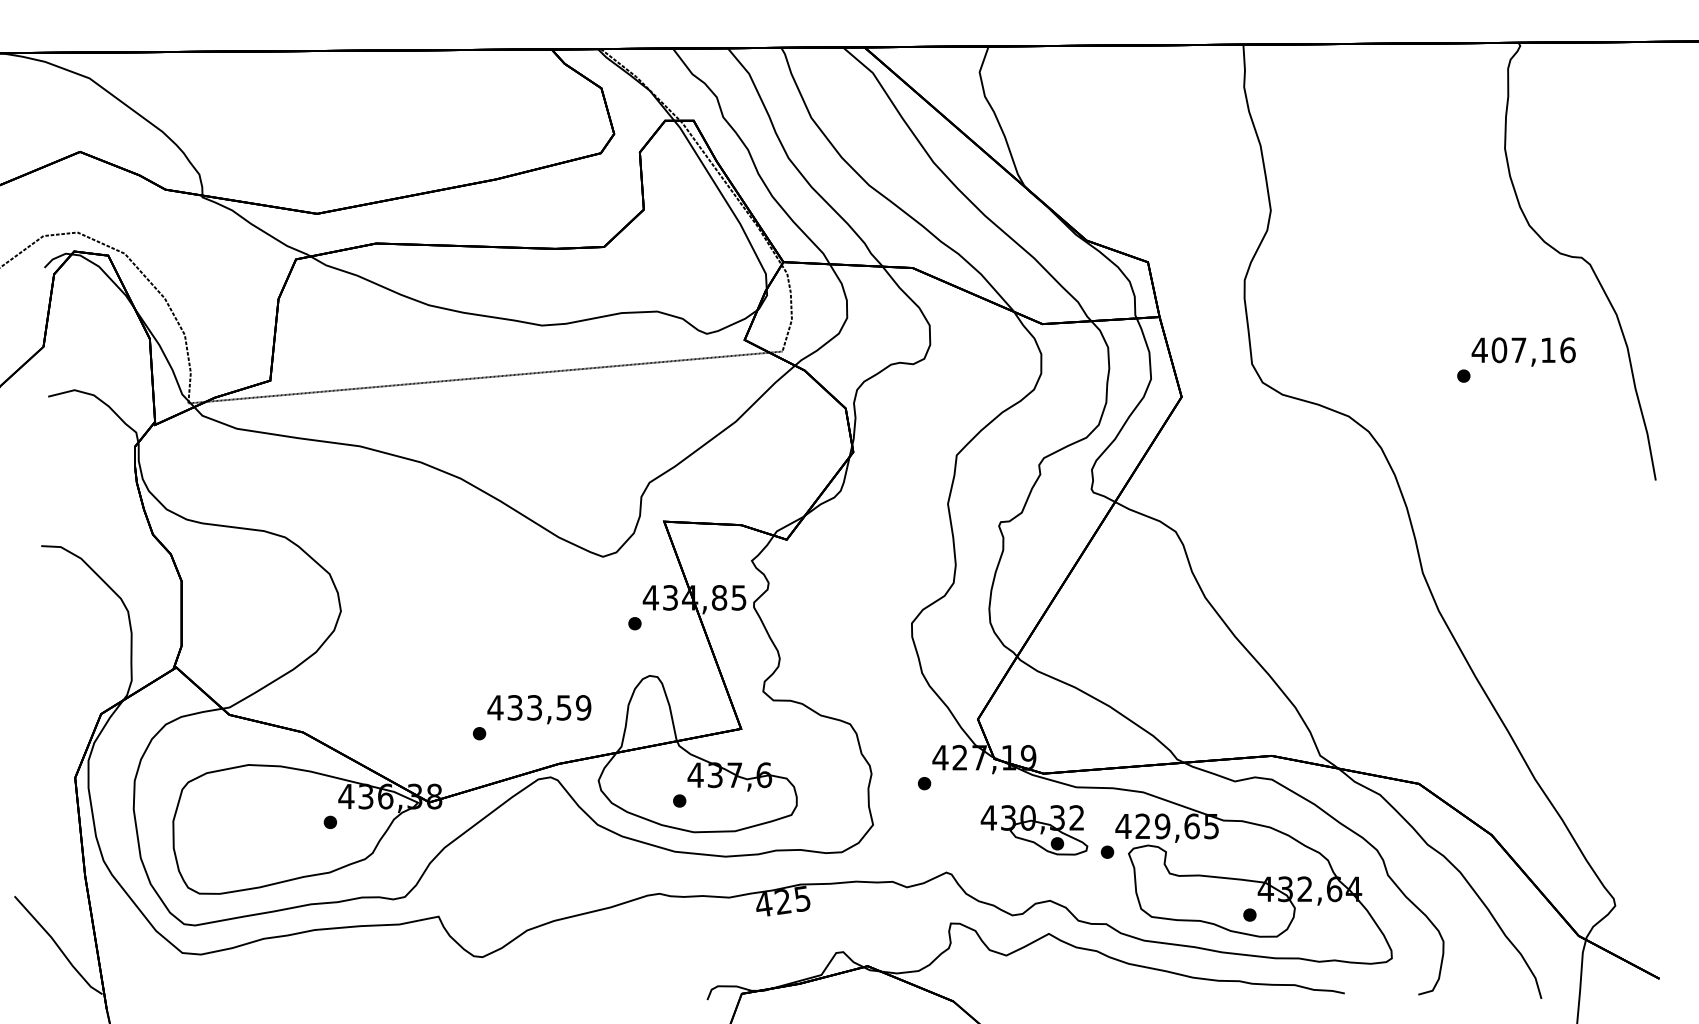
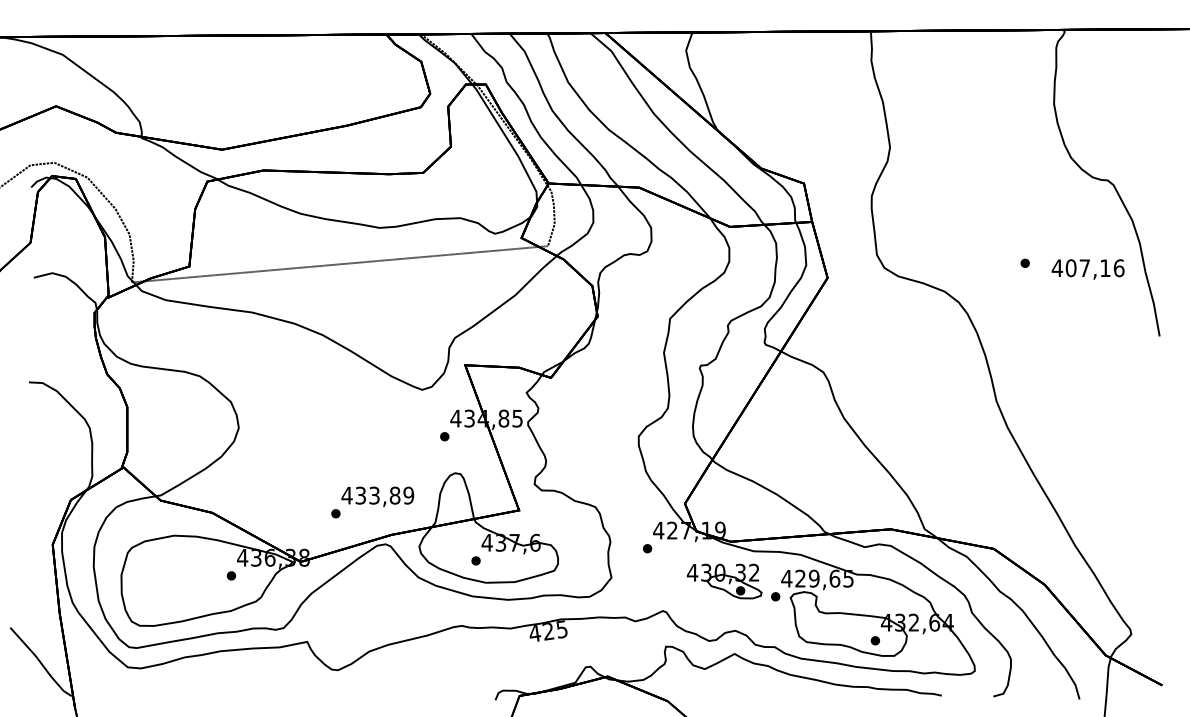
text: (1522, 352) -> (1087, 269), moved
text: (563, 707) -> (394, 495), 433,59 -> 433,89

